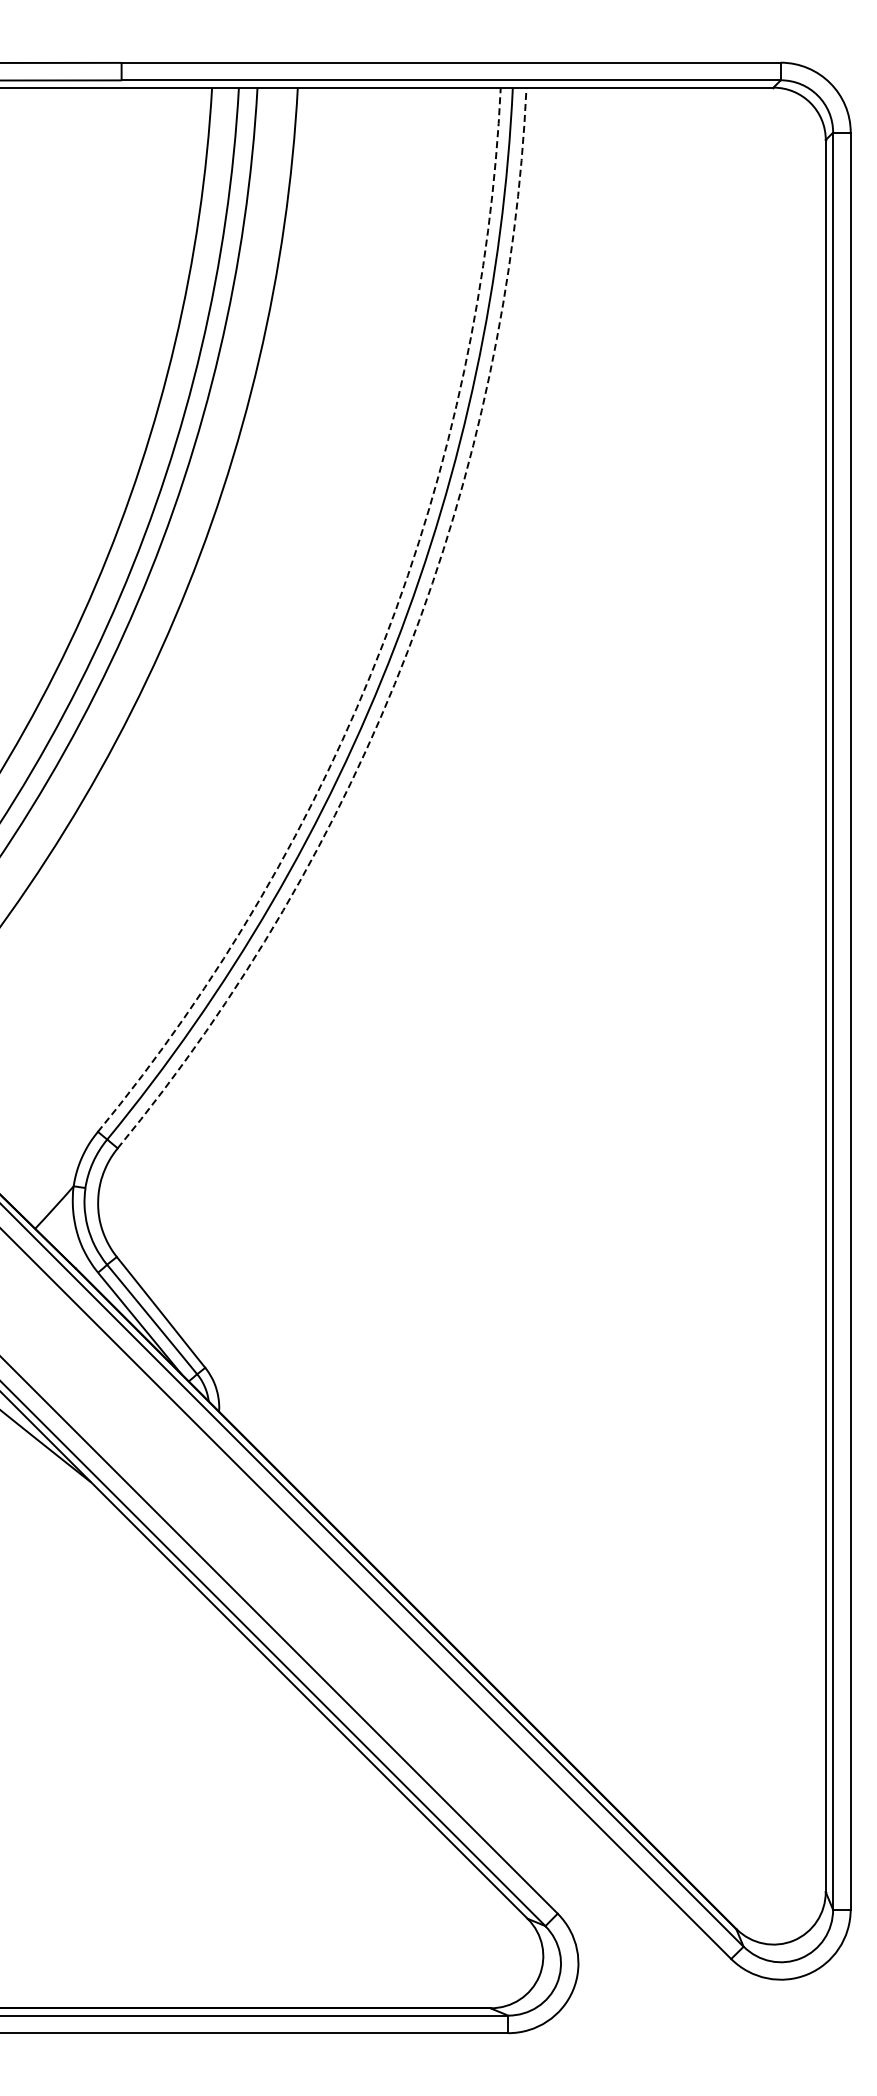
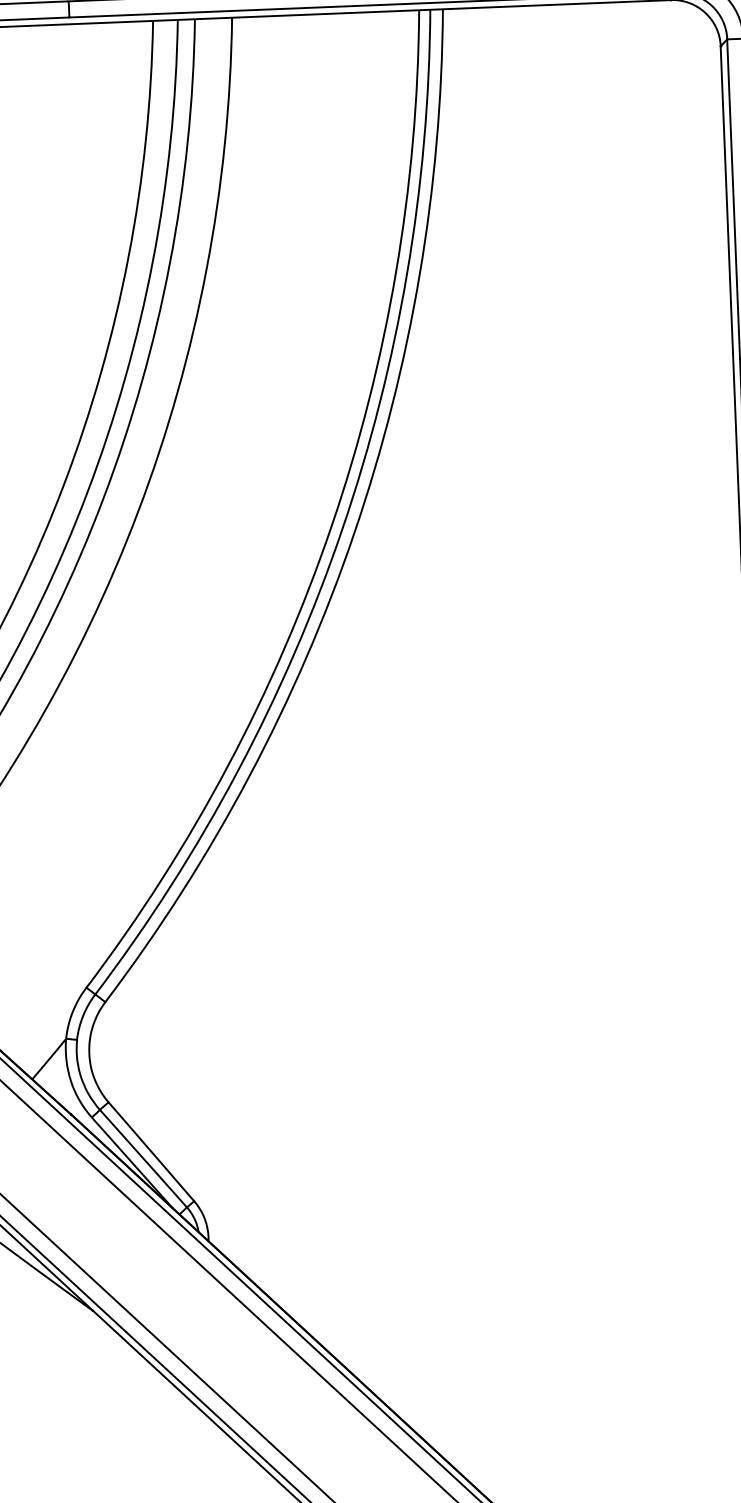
arc: (383, 642) -> (331, 525), dashed -> solid
arc: (407, 651) -> (354, 533), dashed -> solid

